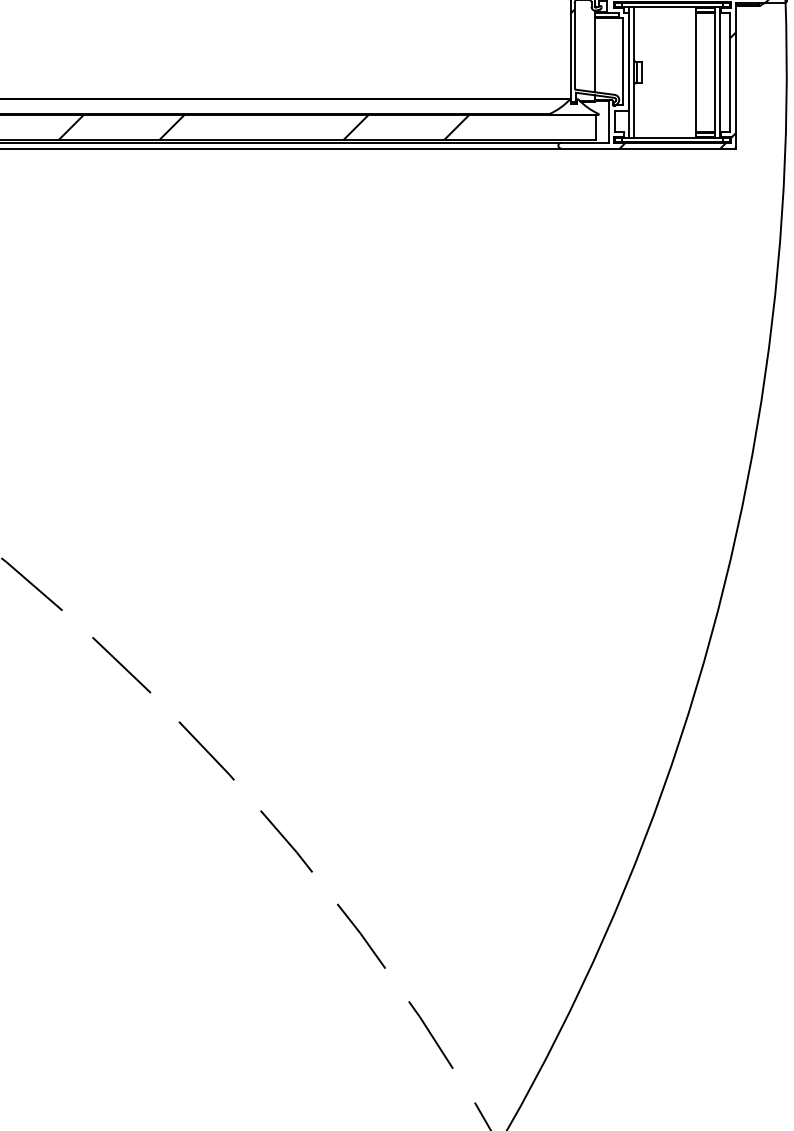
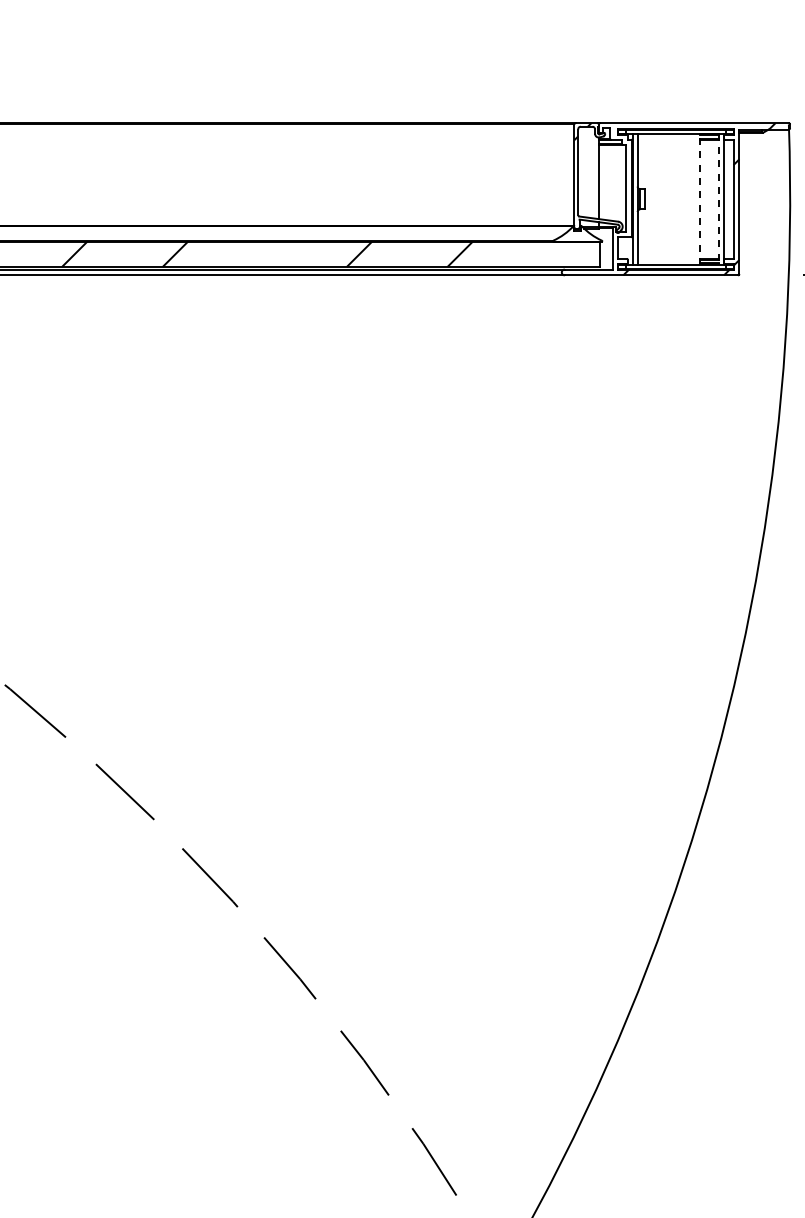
line: (696, 72) -> (699, 199), solid -> dashed
line: (715, 72) -> (718, 199), solid -> dashed

